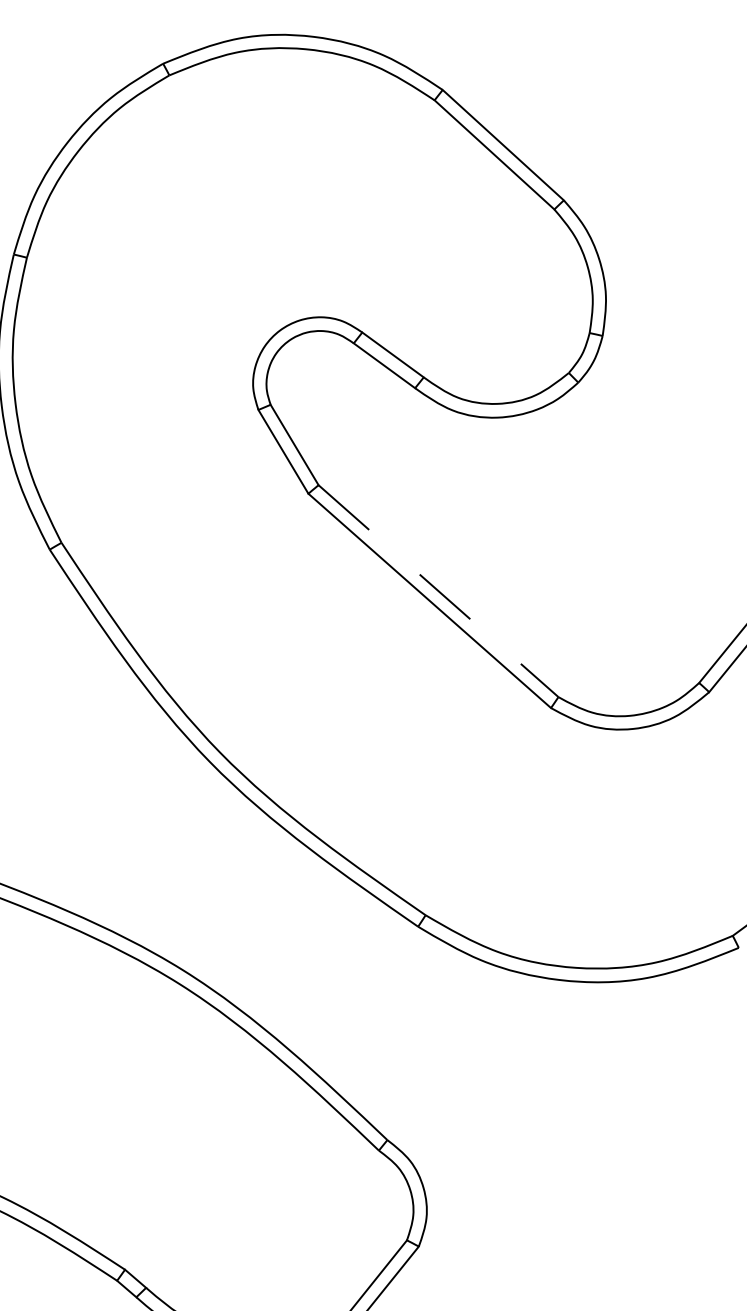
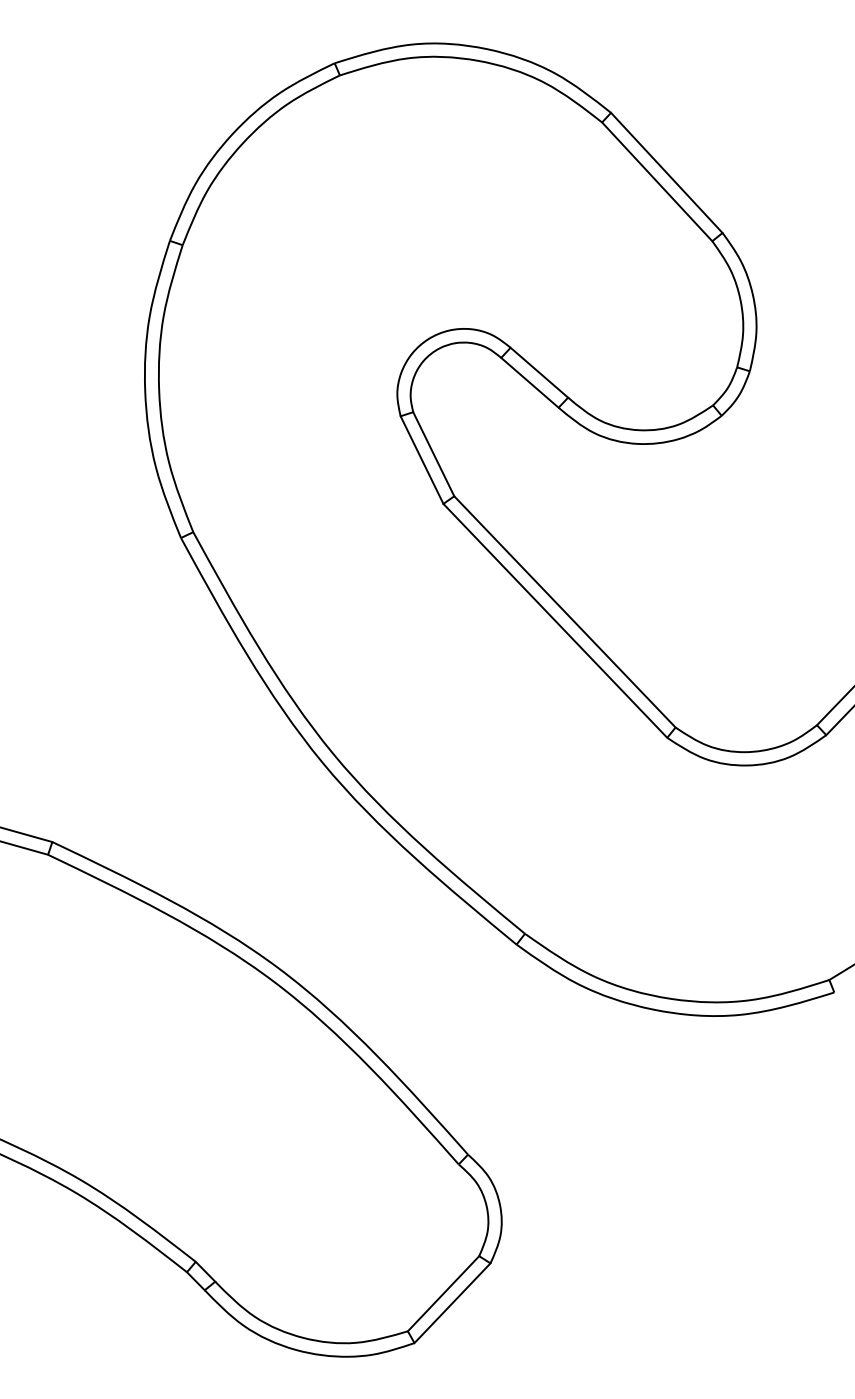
line: (439, 591) -> (565, 612), dashed -> solid

